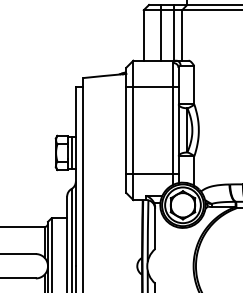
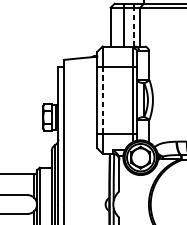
line: (173, 34) -> (133, 26), solid -> dashed
line: (133, 130) -> (102, 100), solid -> dashed

